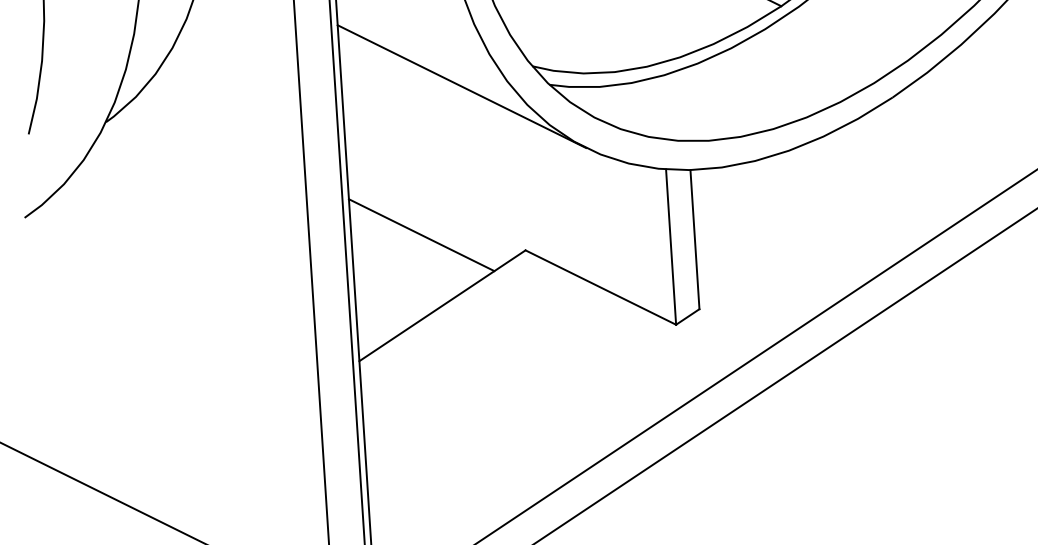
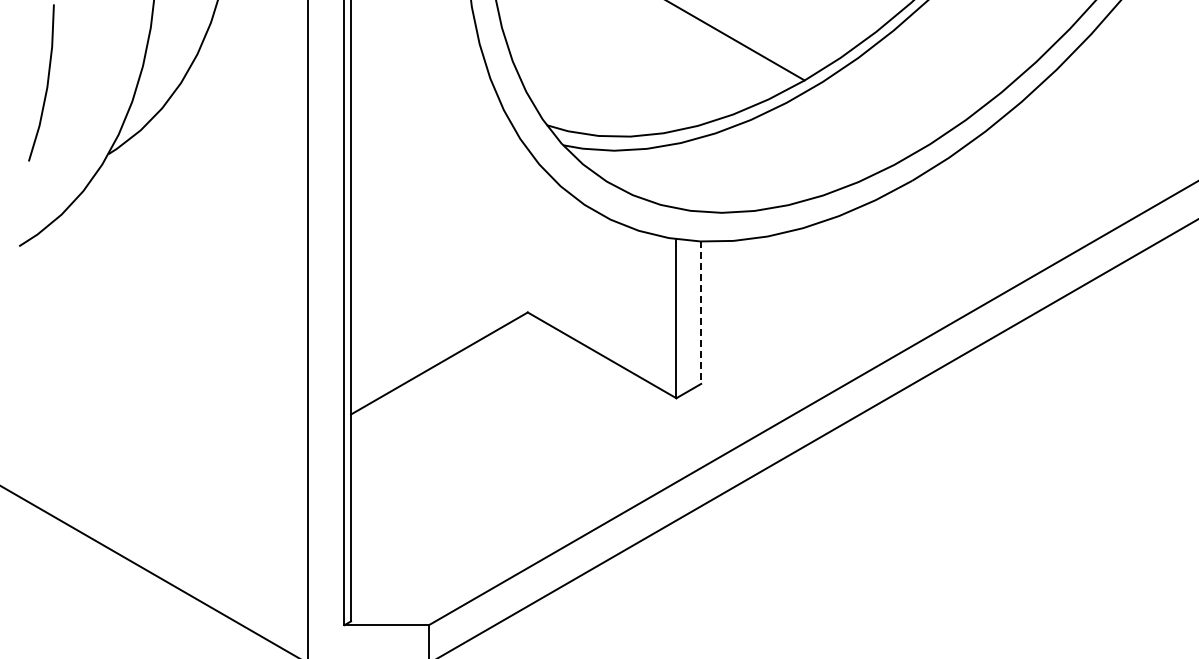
line: (461, 86) -> (473, 141), removed
line: (421, 234) -> (422, 289), removed
line: (695, 240) -> (701, 313), solid -> dashed

